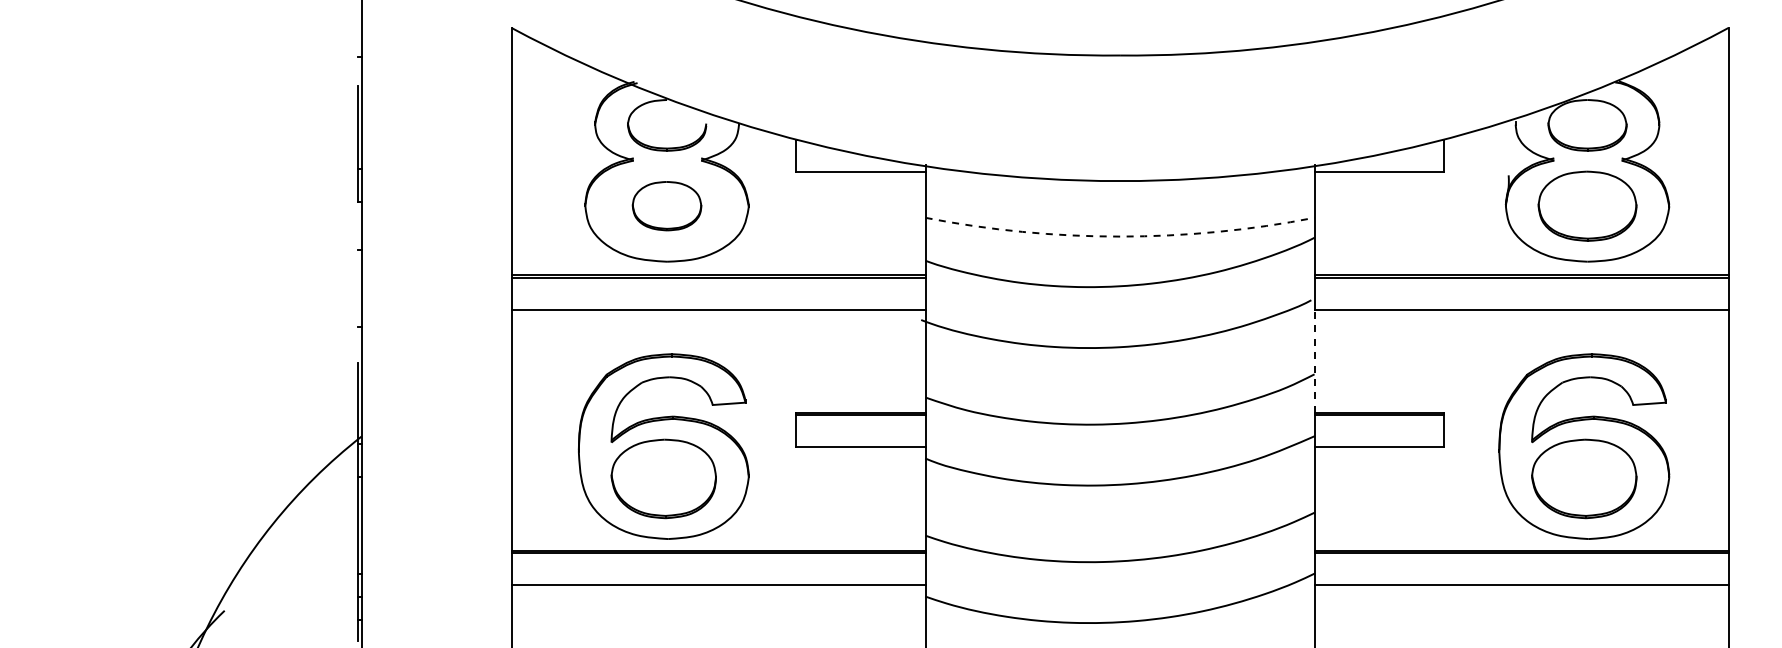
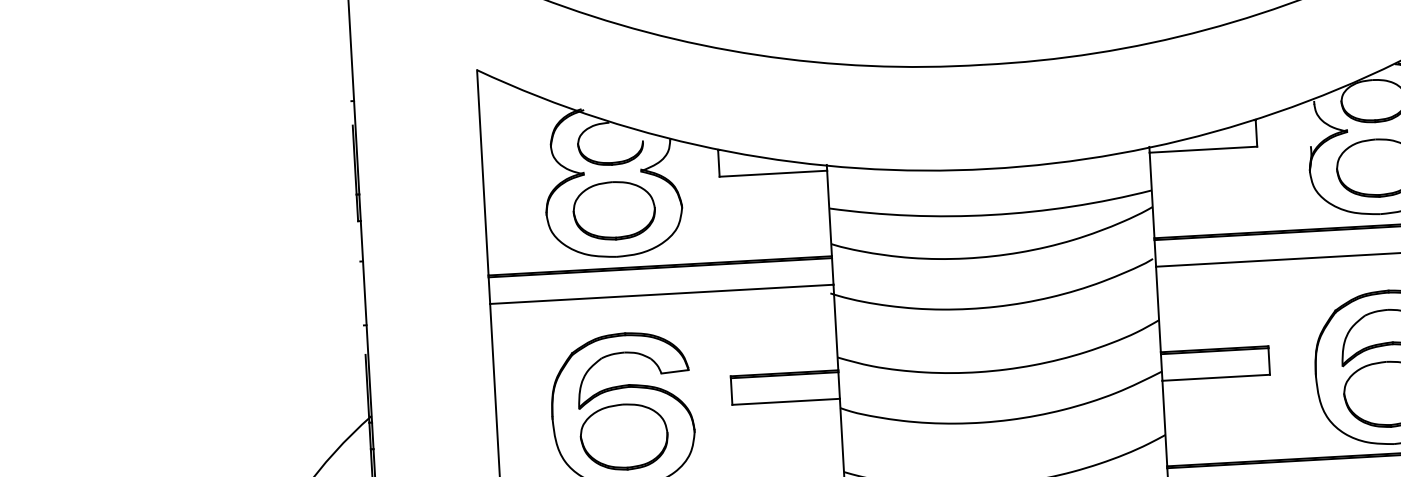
part: (666, 205) -> (613, 210), size x1.43
arc: (1120, 236) -> (991, 214), dashed -> solid
line: (1314, 361) -> (1158, 309), dashed -> solid

